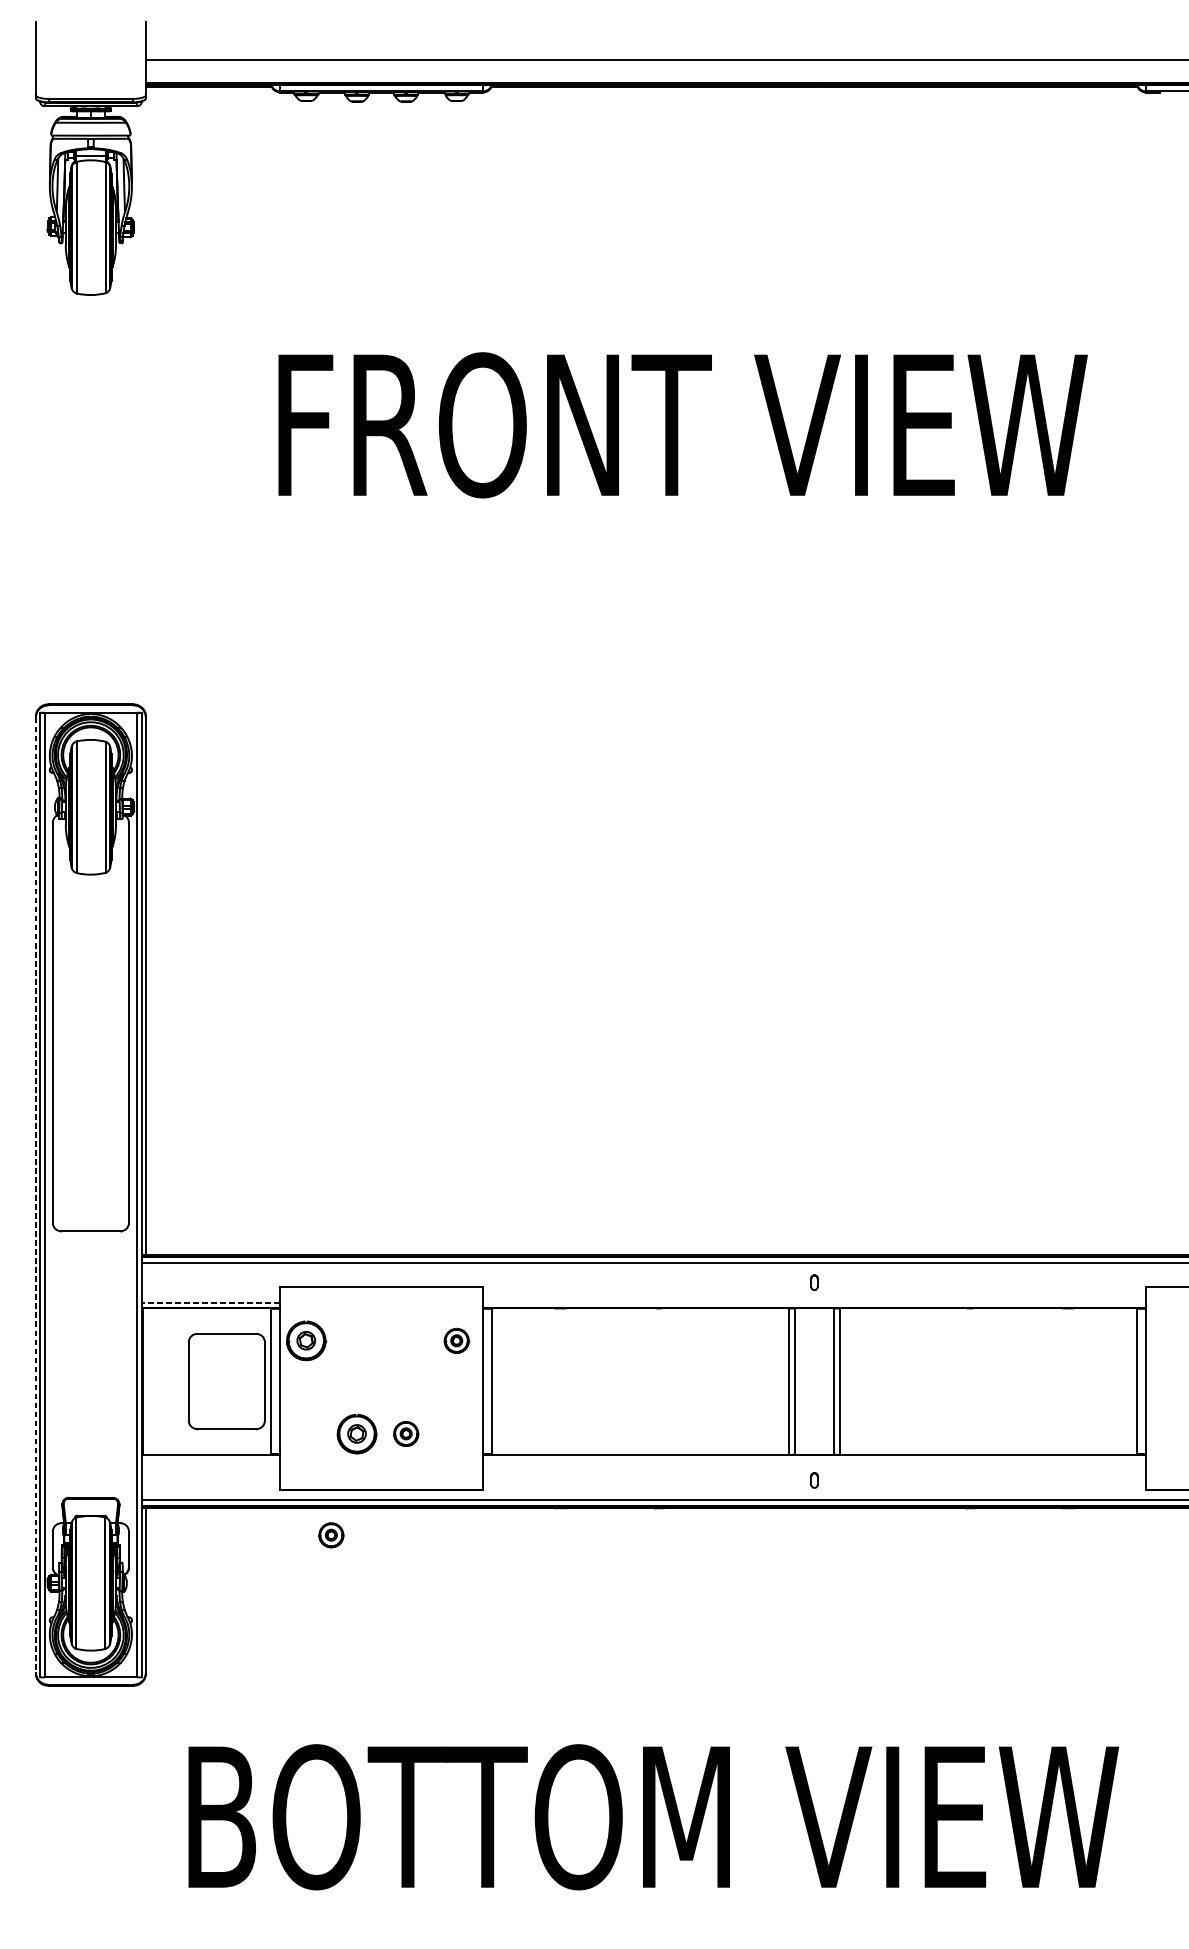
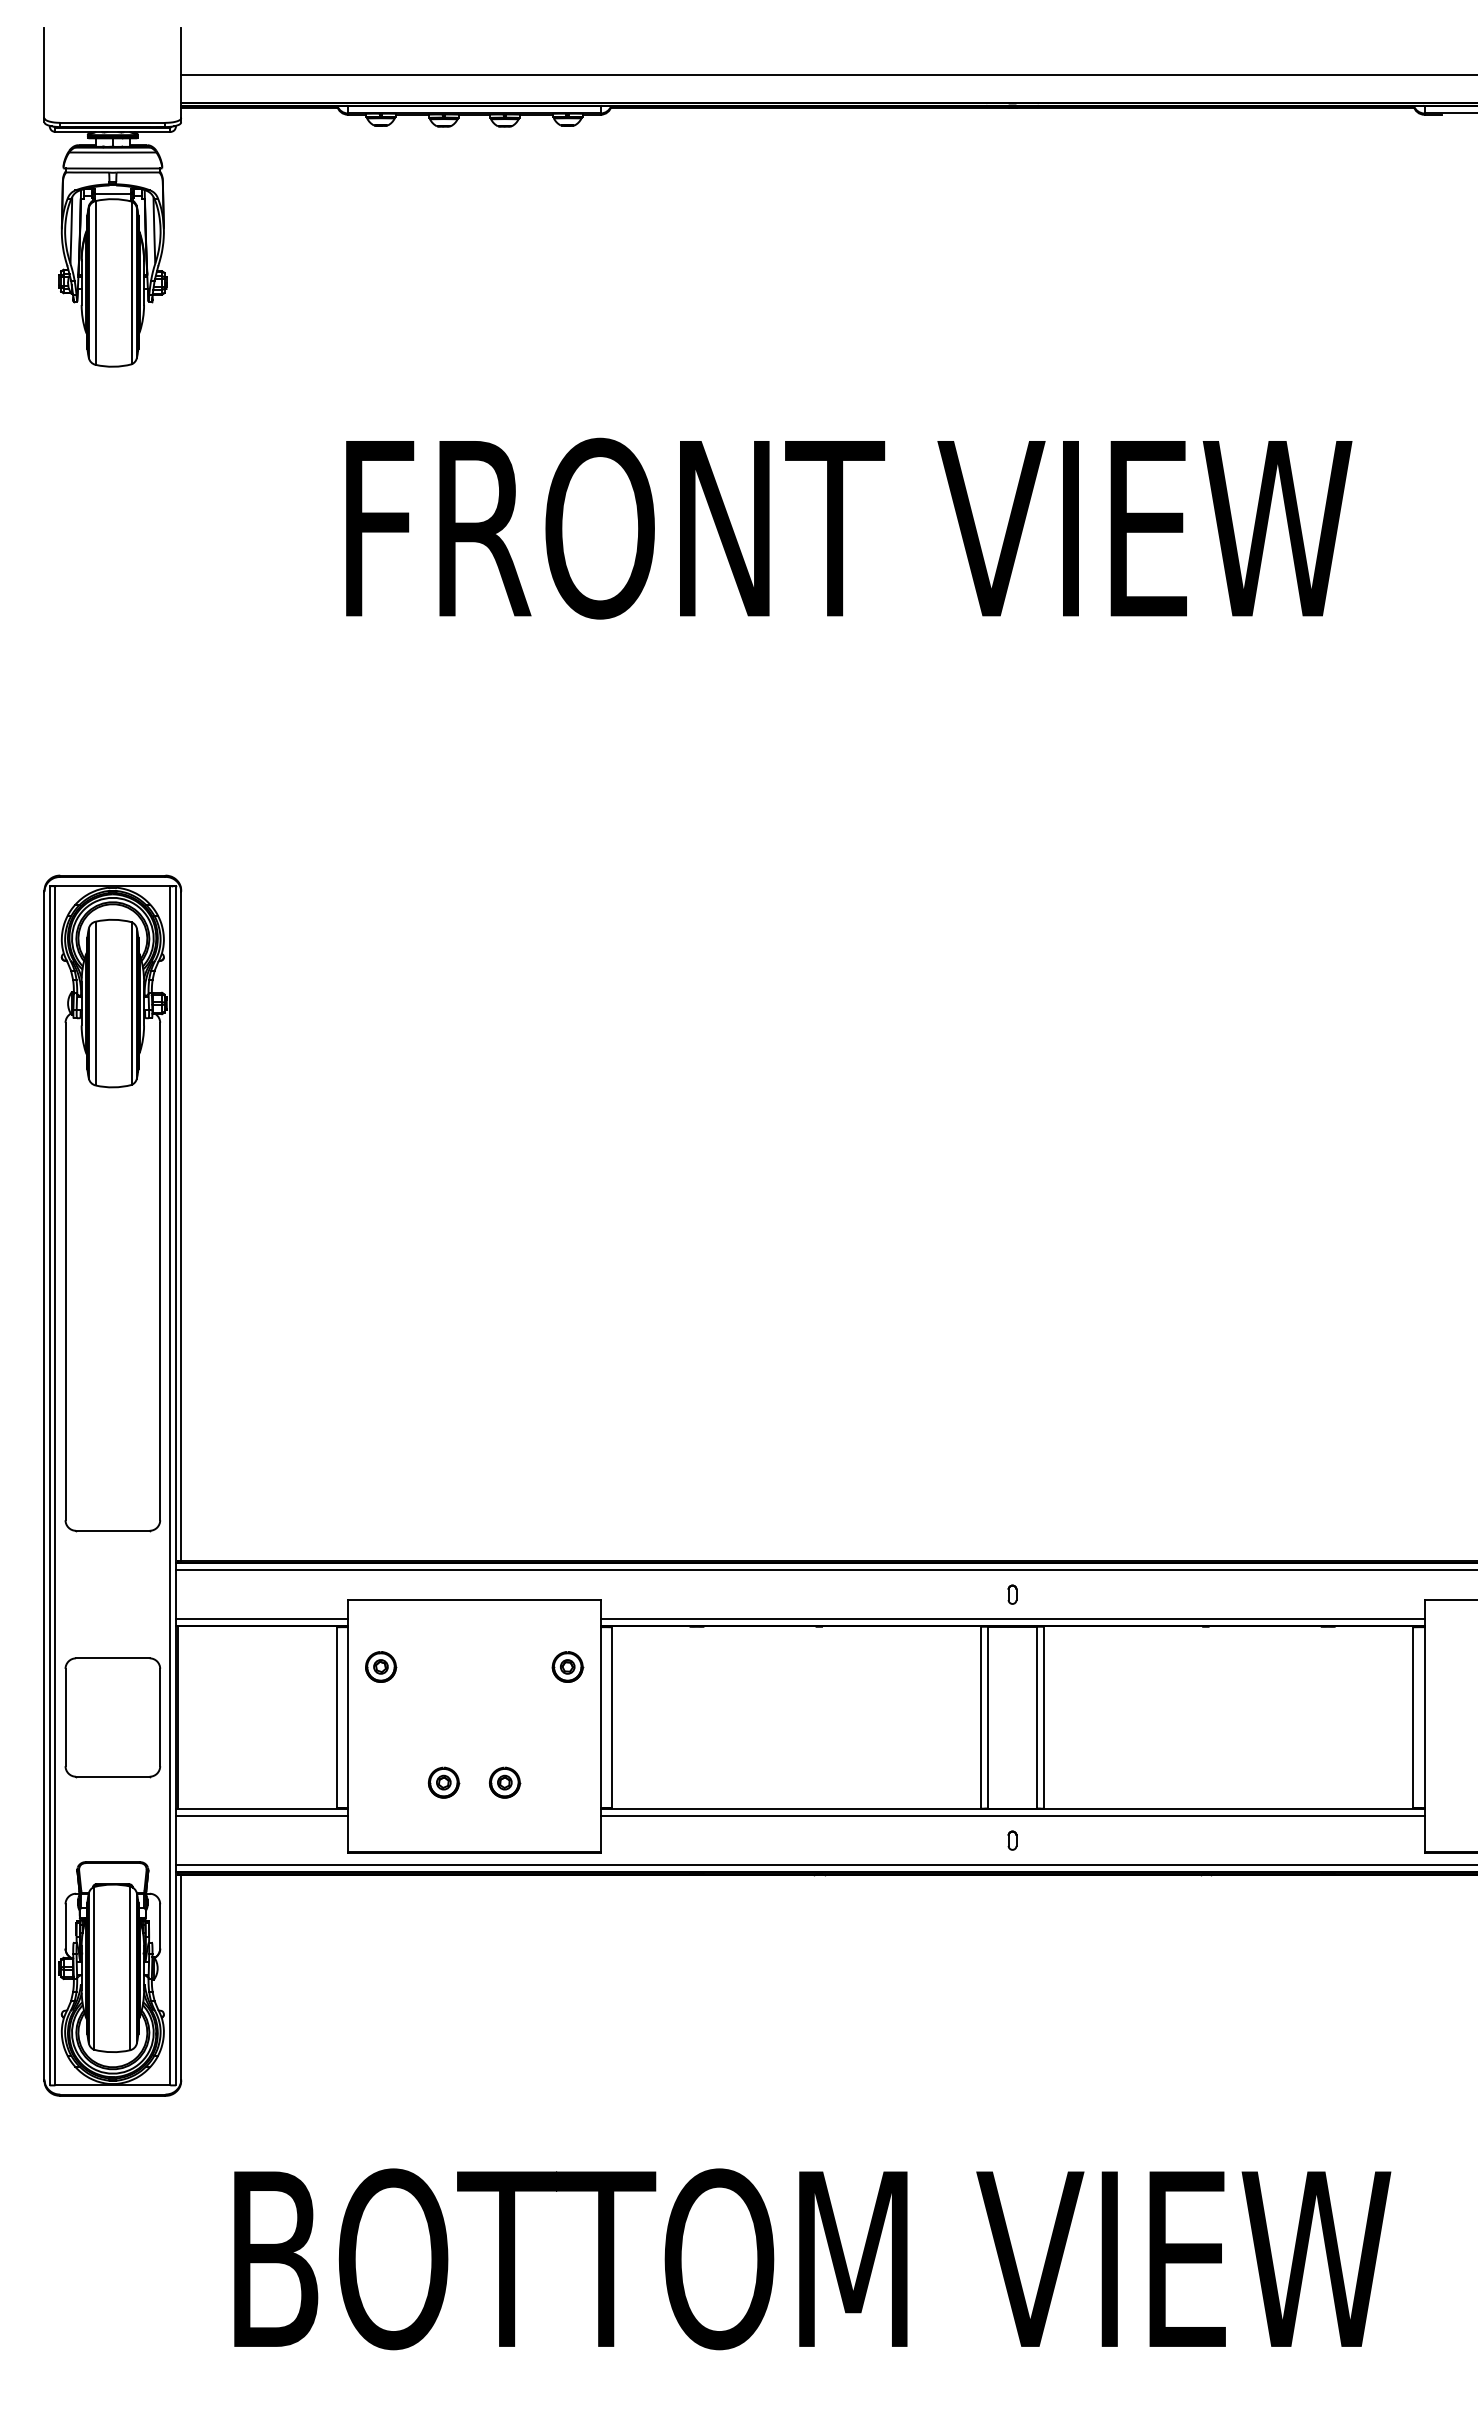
line: (35, 1194) -> (44, 1485), dashed -> solid
line: (210, 1302) -> (261, 1619), dashed -> solid
line: (814, 1302) -> (1012, 1619), added
part: (306, 1340) -> (381, 1666), size x0.62
part: (226, 1381) -> (112, 1717), moved
part: (356, 1433) -> (443, 1782), size x0.62
line: (210, 1461) -> (261, 1816), added
line: (814, 1461) -> (1012, 1816), added
part: (331, 1535) -> (412, 1908), removed

